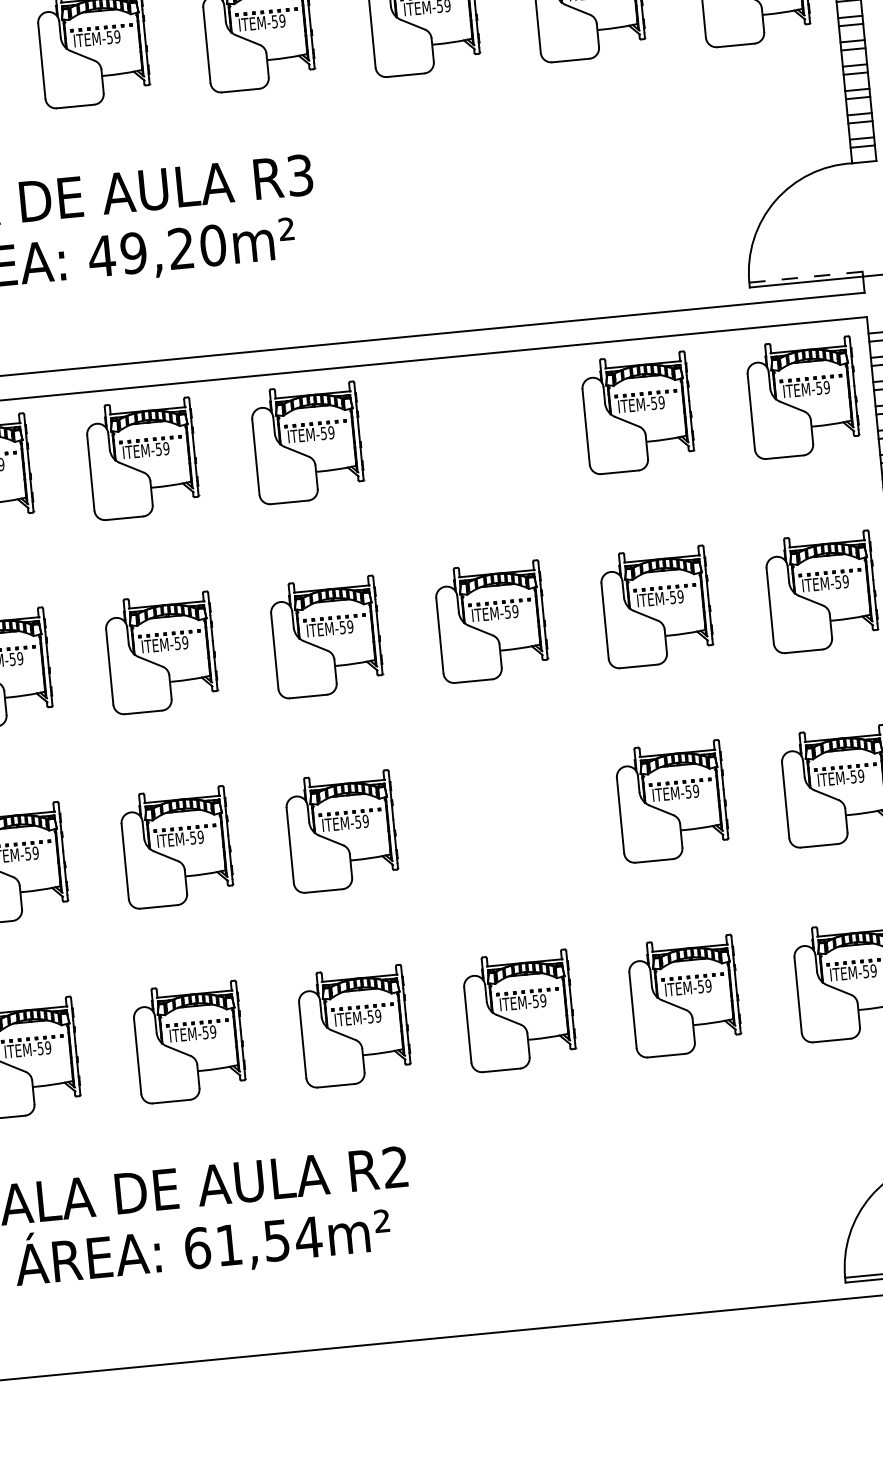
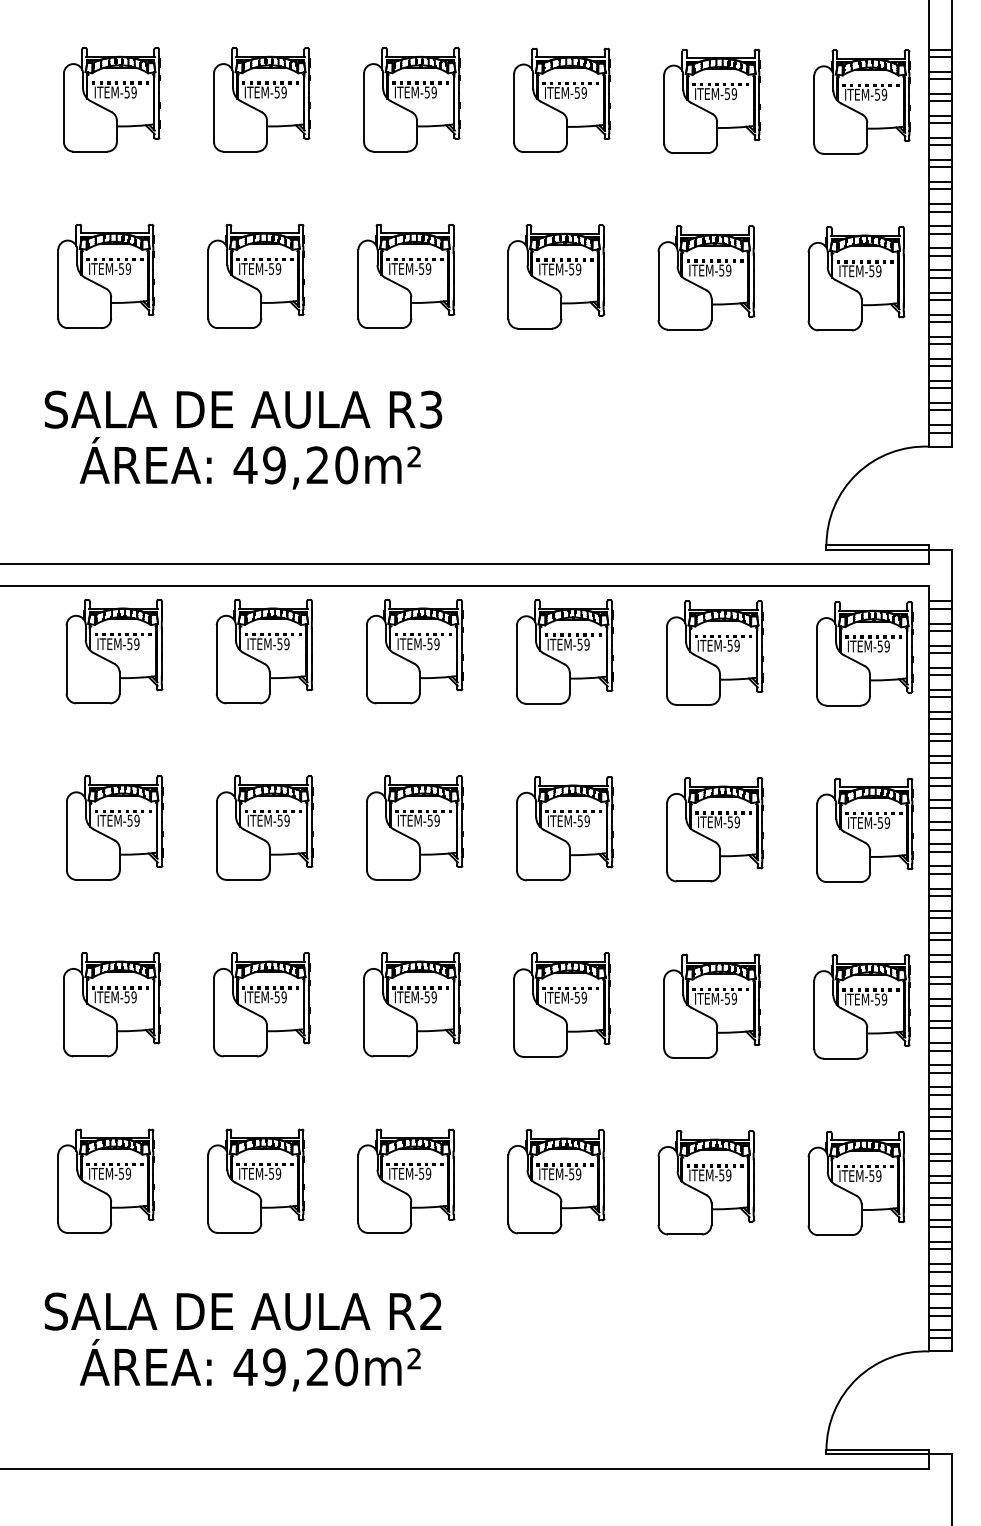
line: (806, 277) -> (878, 545), dashed -> solid
part: (472, 427) -> (564, 651), added
part: (506, 815) -> (561, 1004), added
text: (252, 1243) -> (295, 1367), 61,54m² -> 49,20m²

